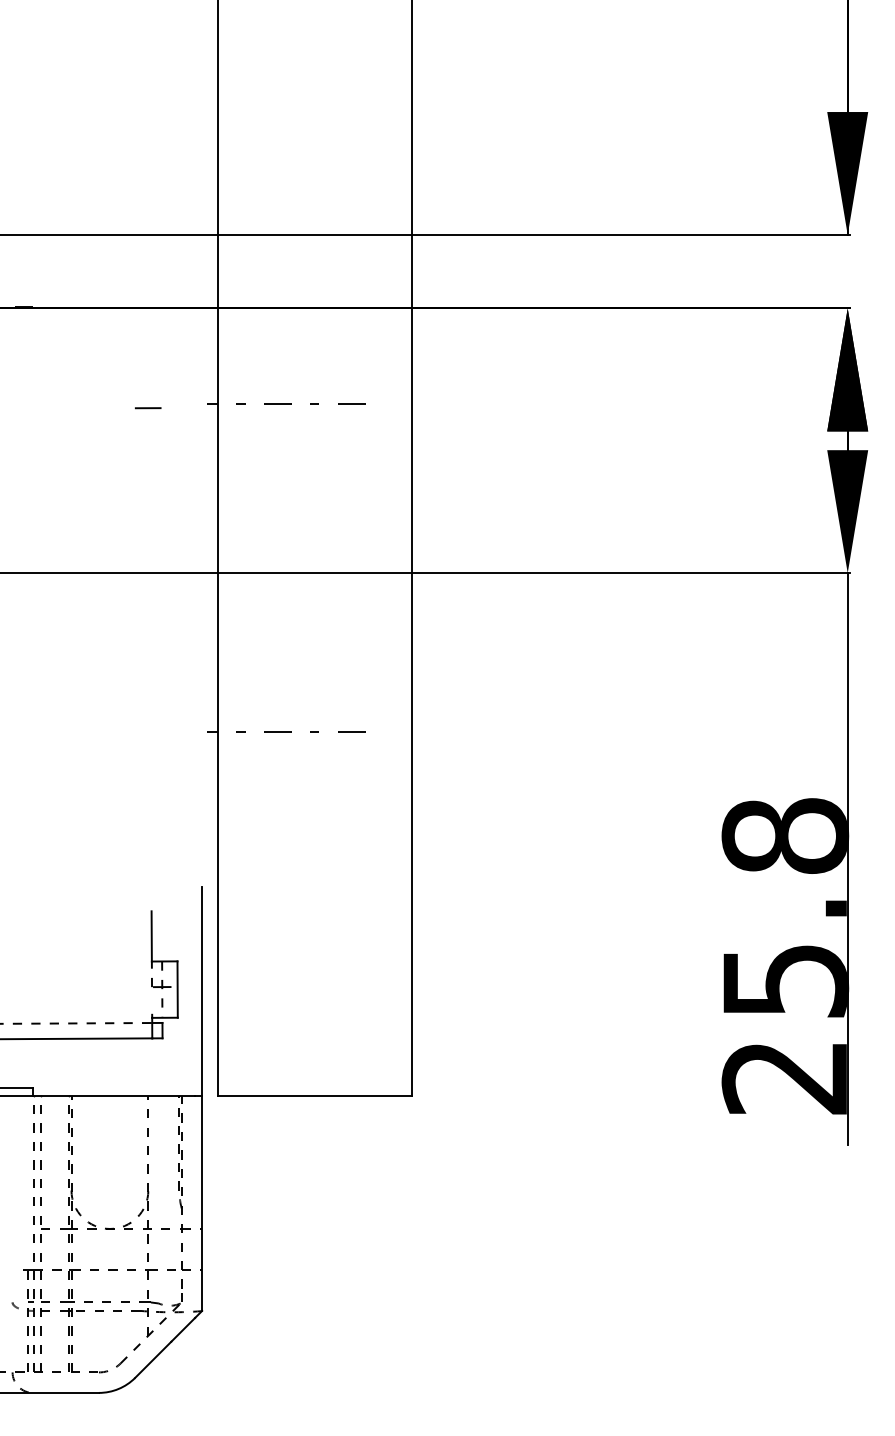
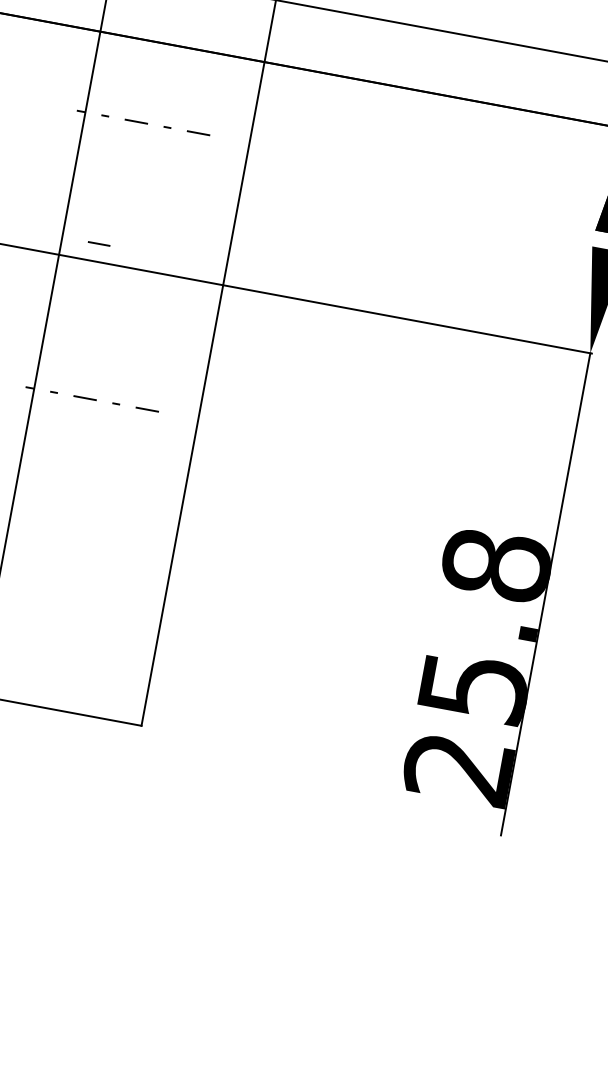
line: (148, 408) -> (99, 244), moved

